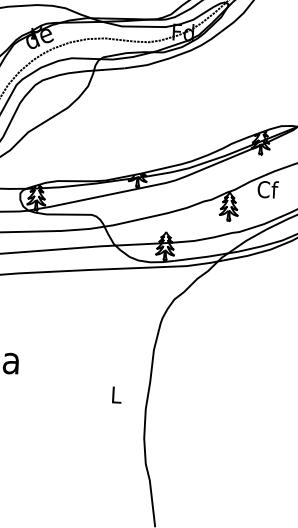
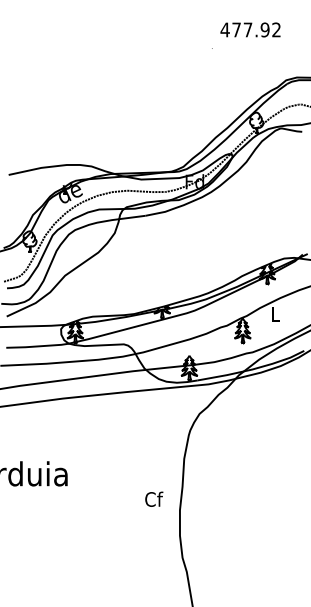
text: (267, 188) -> (275, 313), Cf -> L
text: (117, 393) -> (154, 498), L -> Cf

